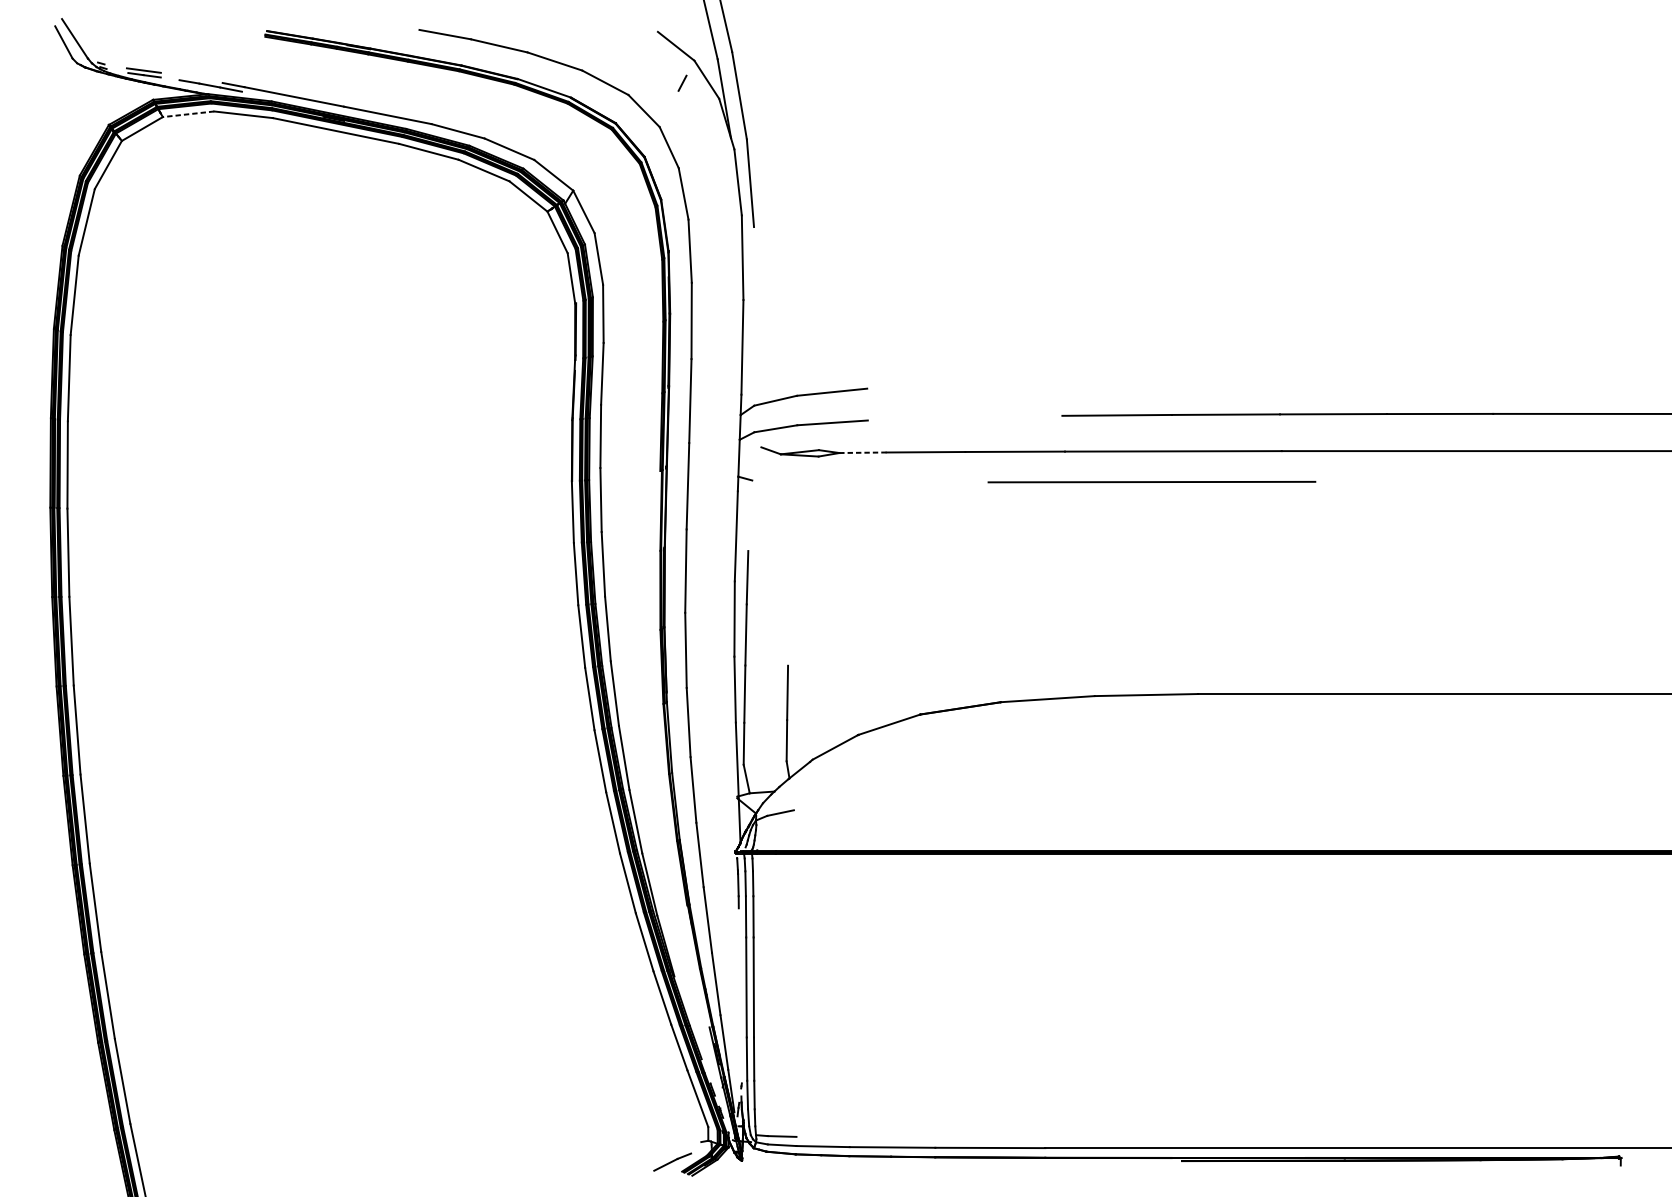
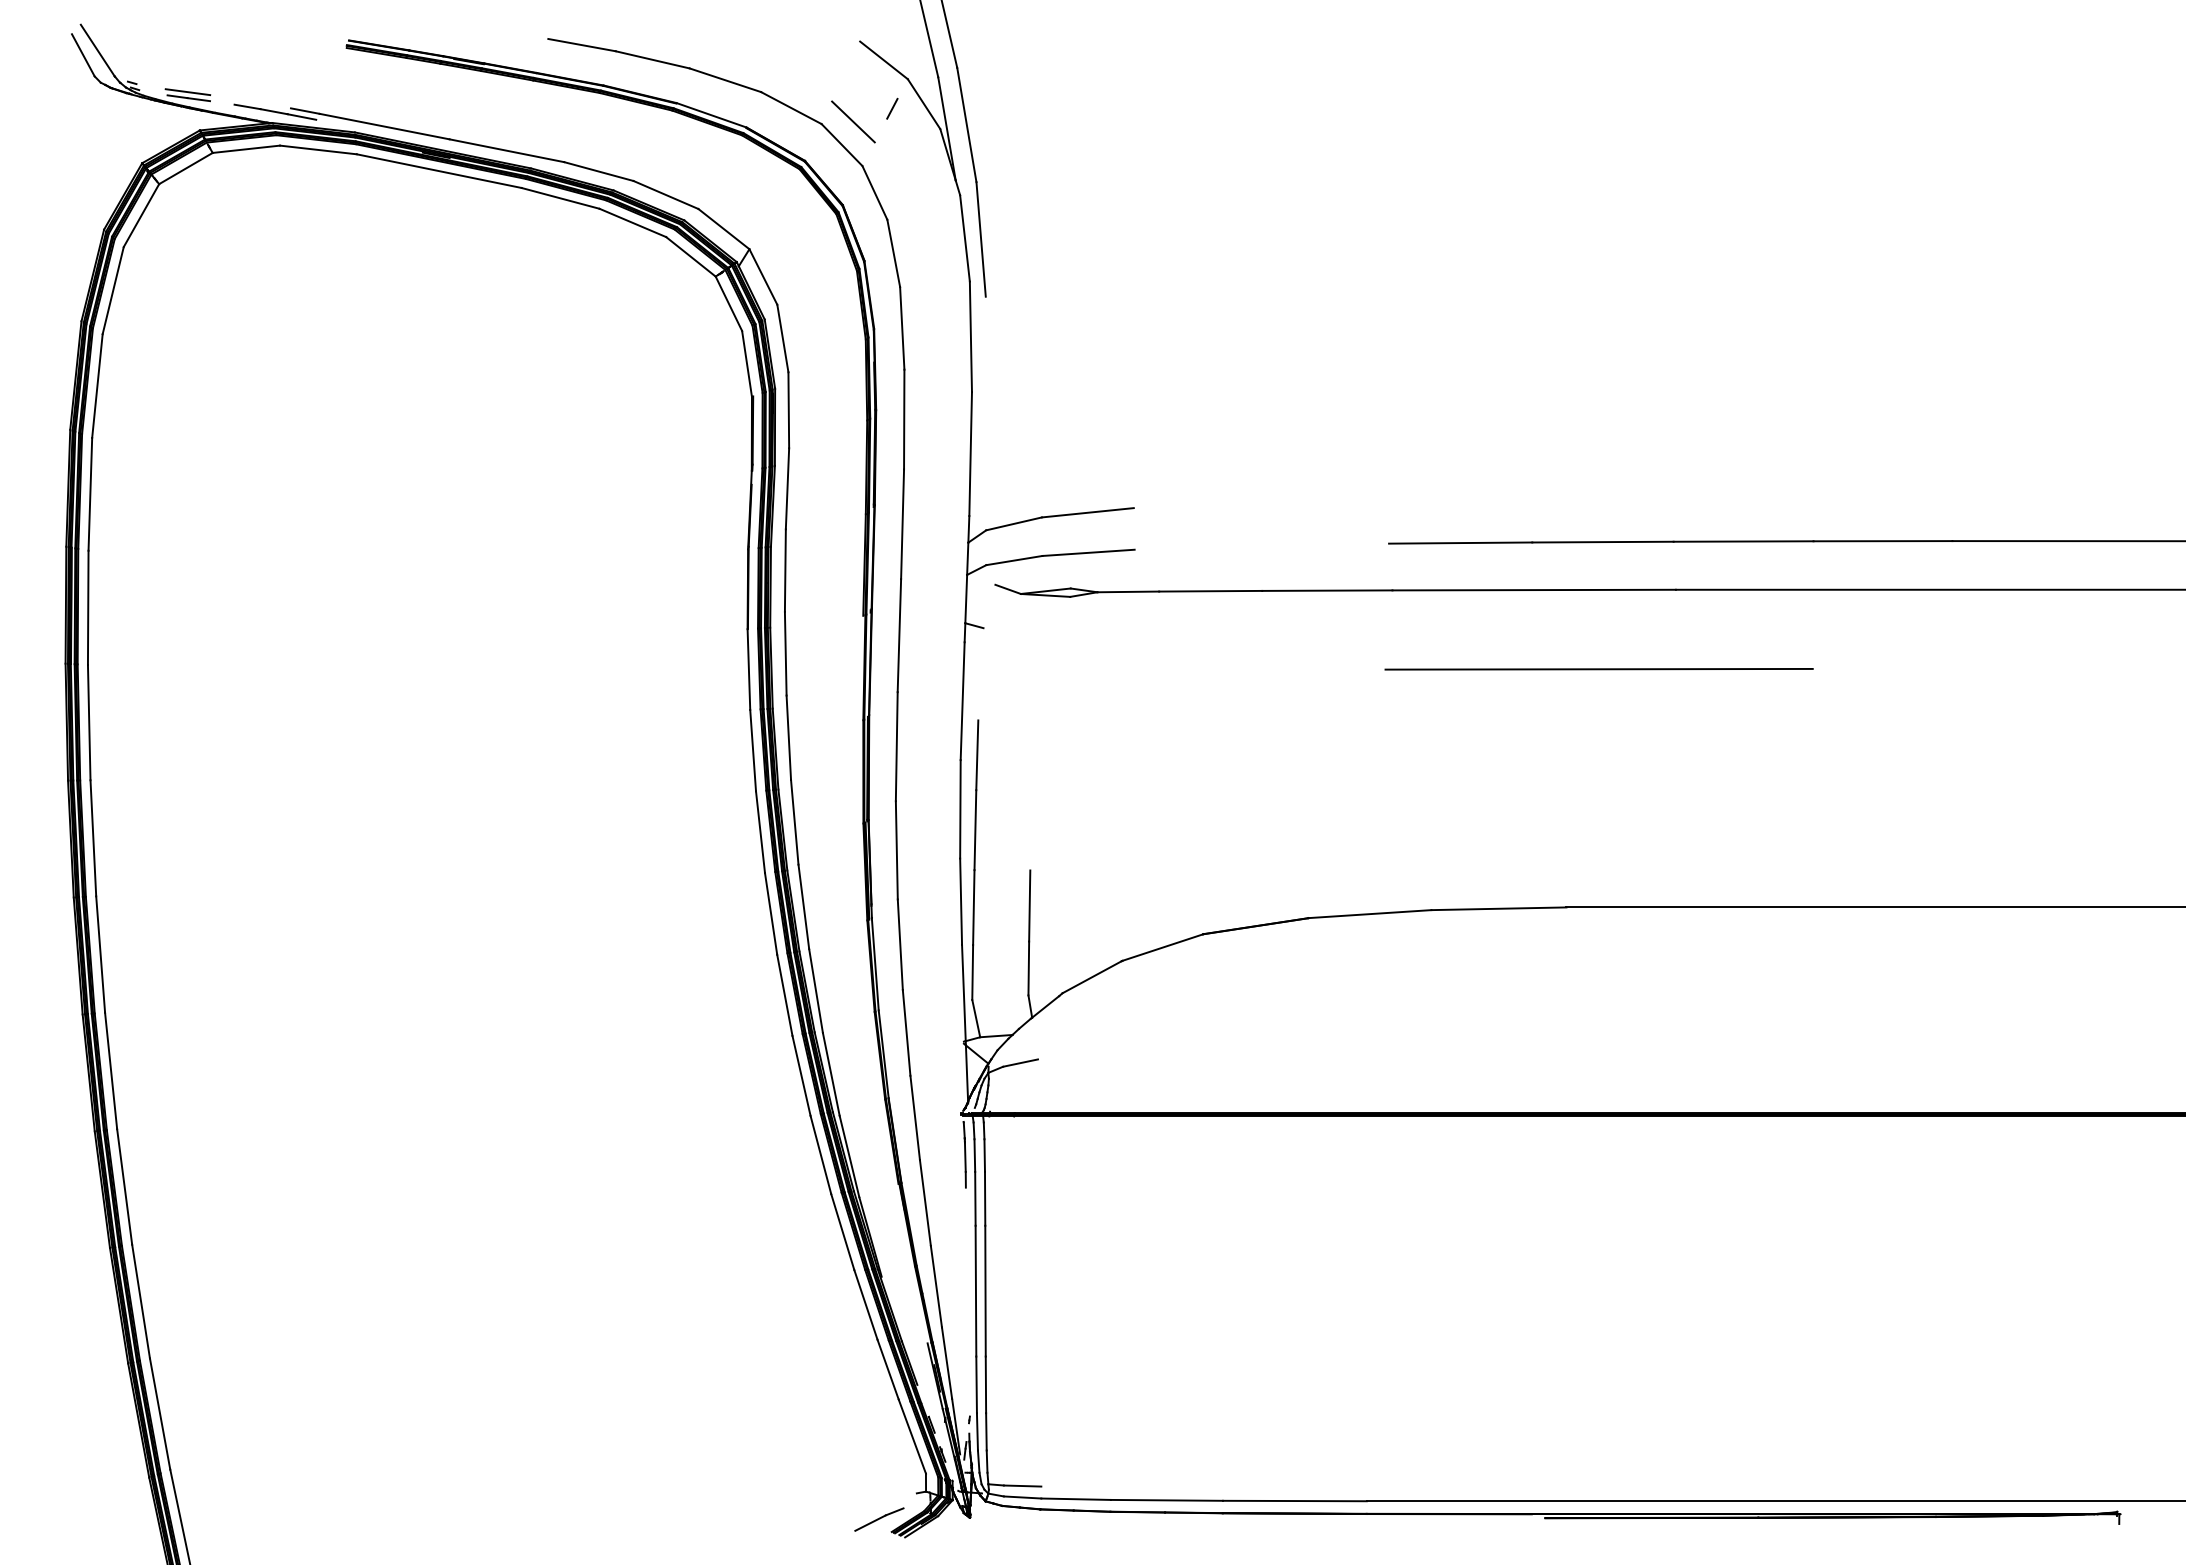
line: (652, 93) -> (853, 121), added
line: (188, 114) -> (246, 149), dashed -> solid
line: (863, 452) -> (1128, 591), dashed -> solid
line: (1151, 482) -> (1598, 669), moved

